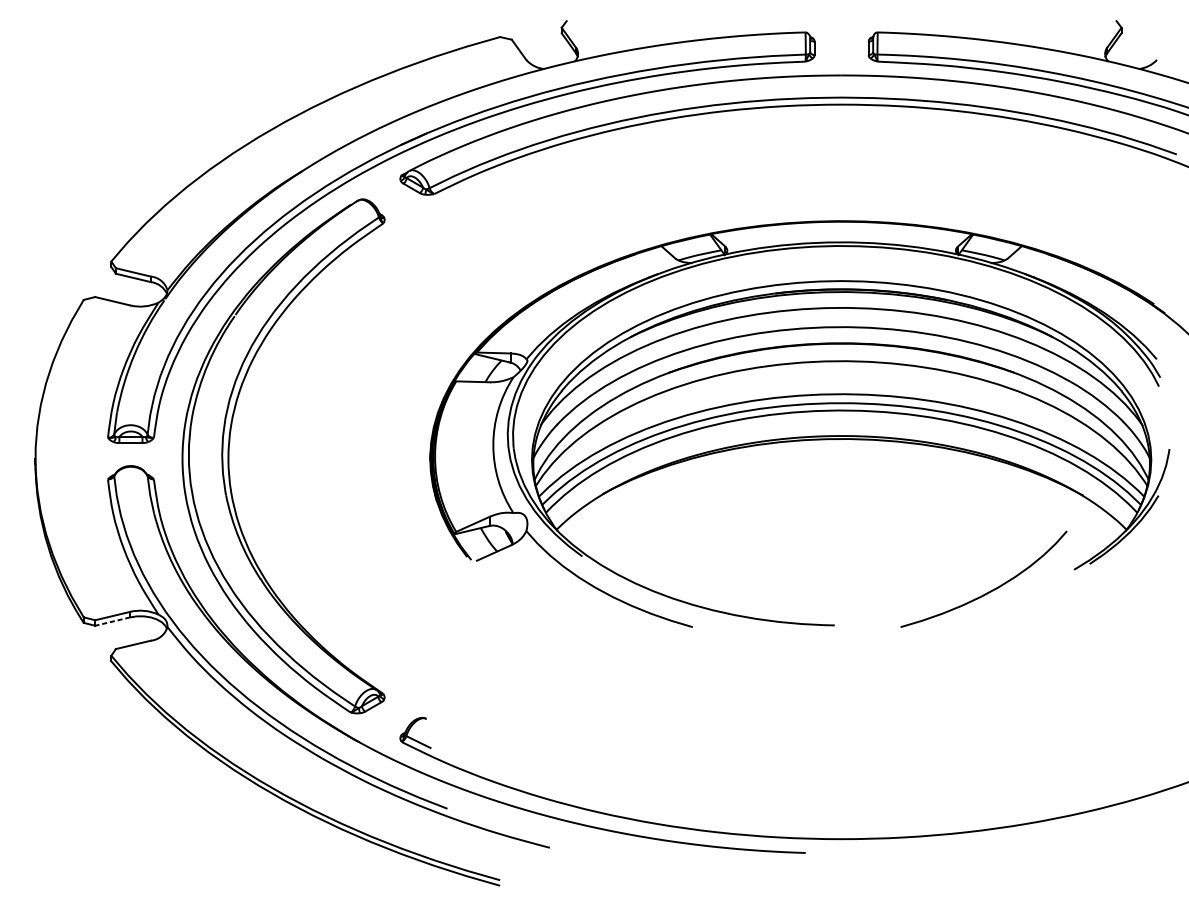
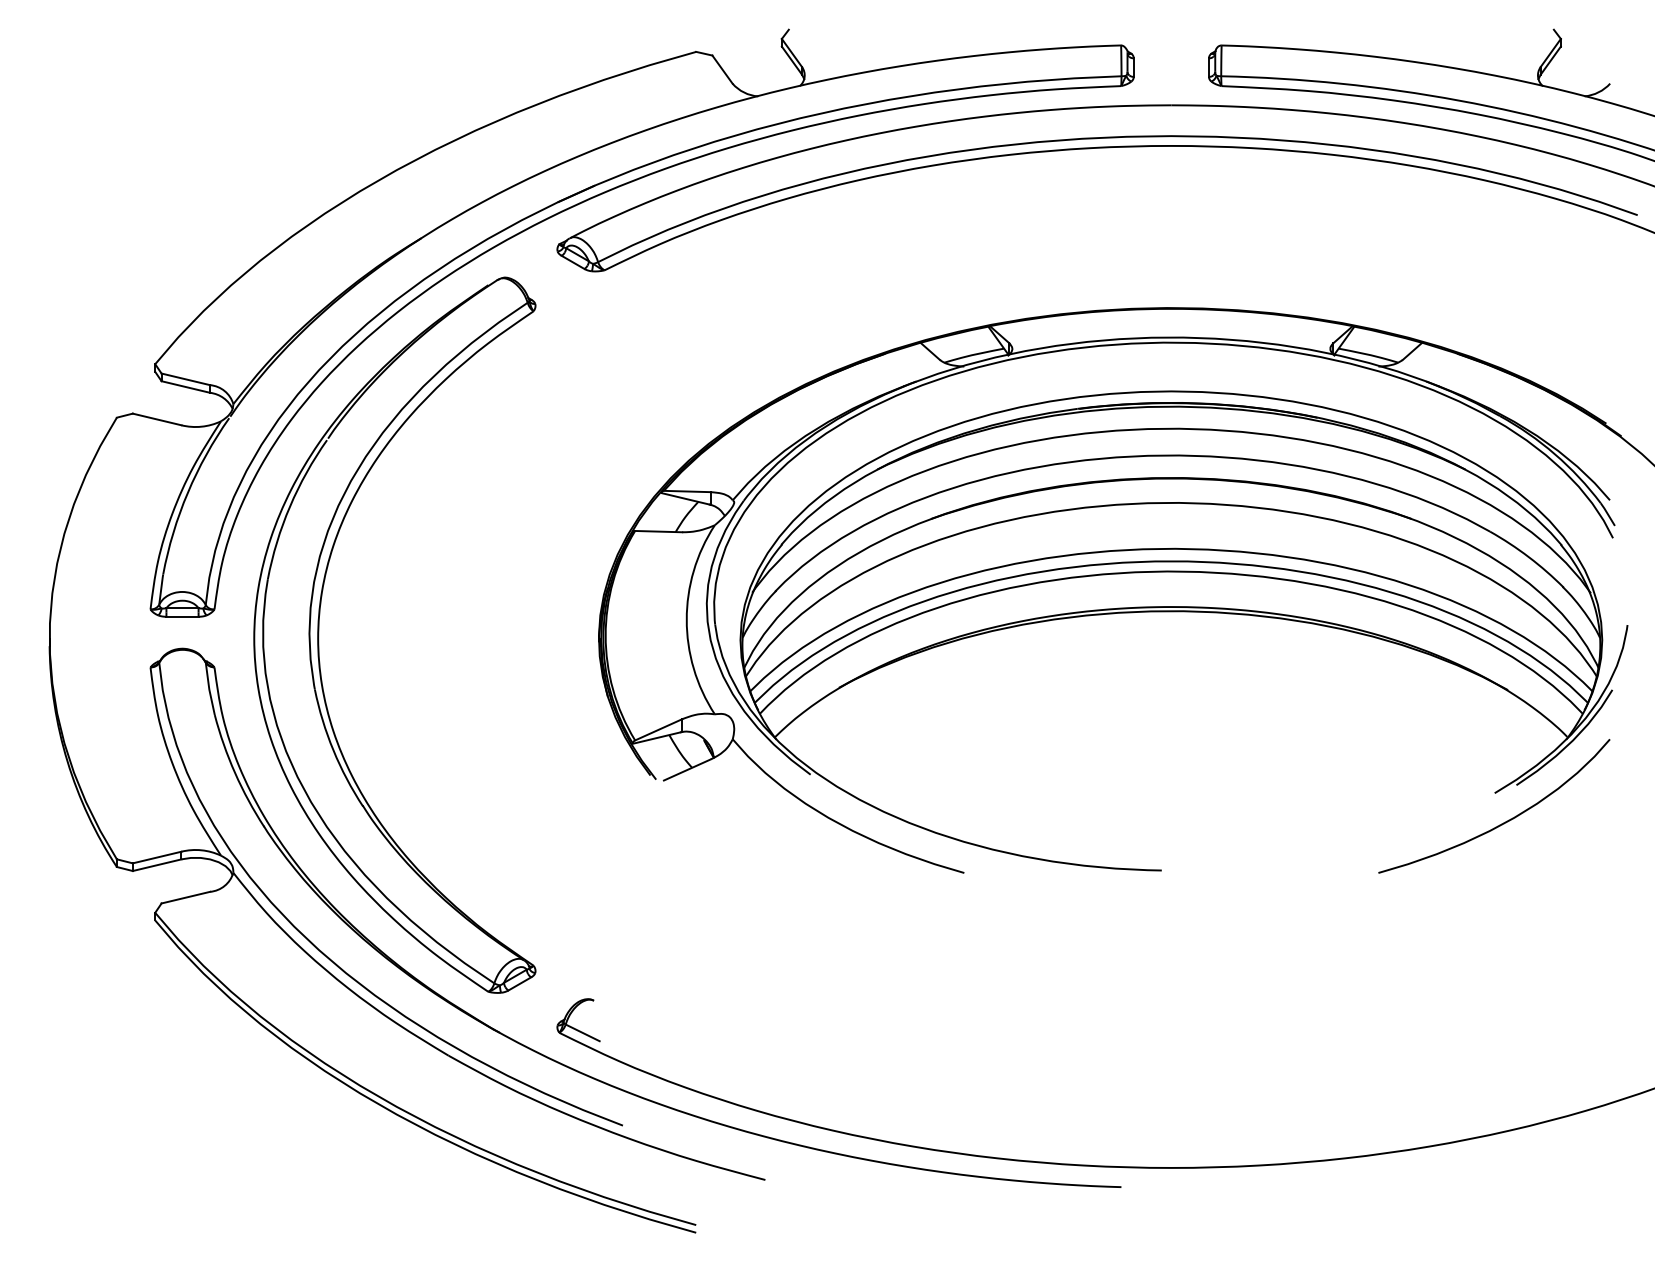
curve: (990, 590) -> (1503, 822), moved
line: (112, 621) -> (156, 865), dashed -> solid

